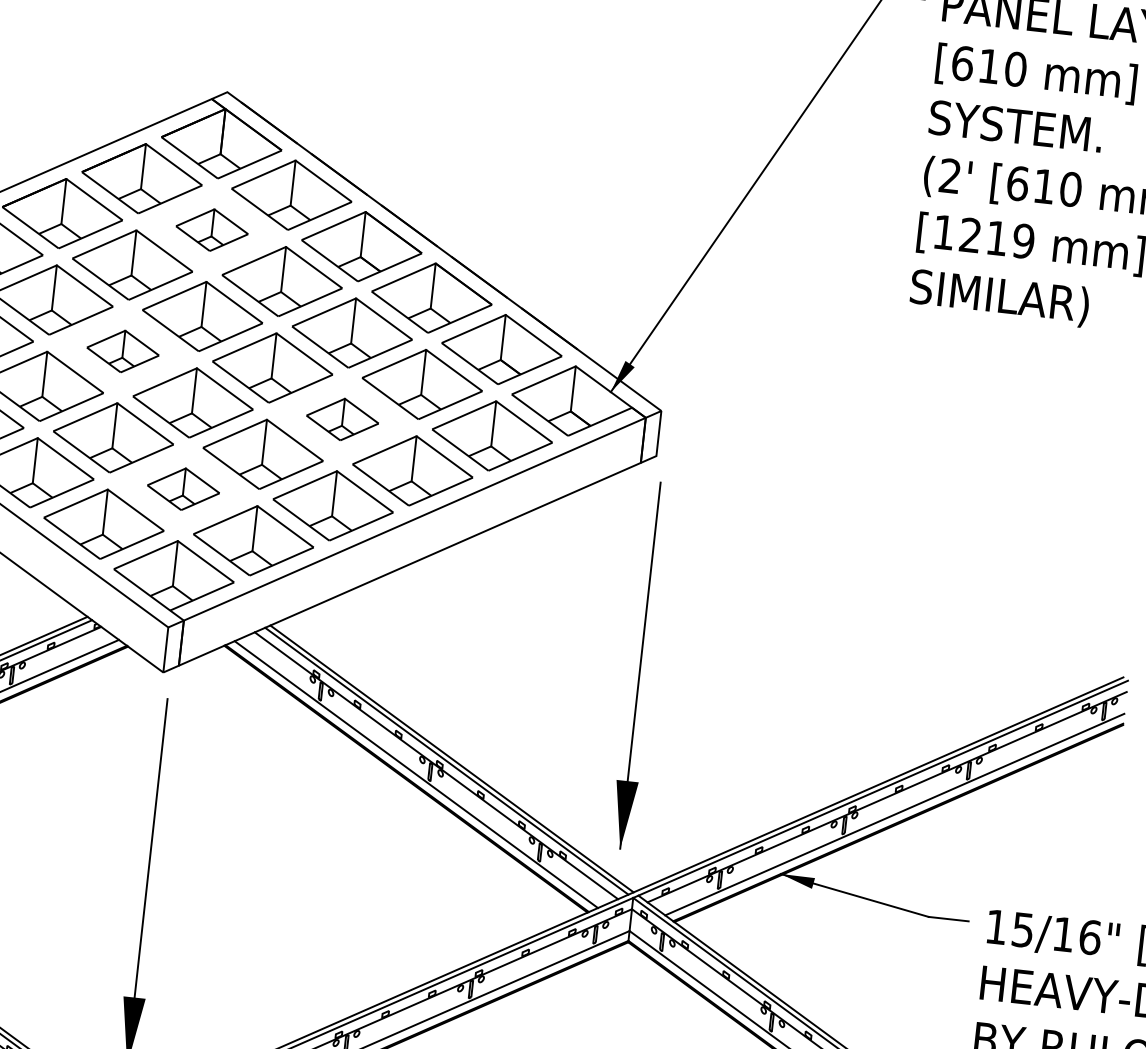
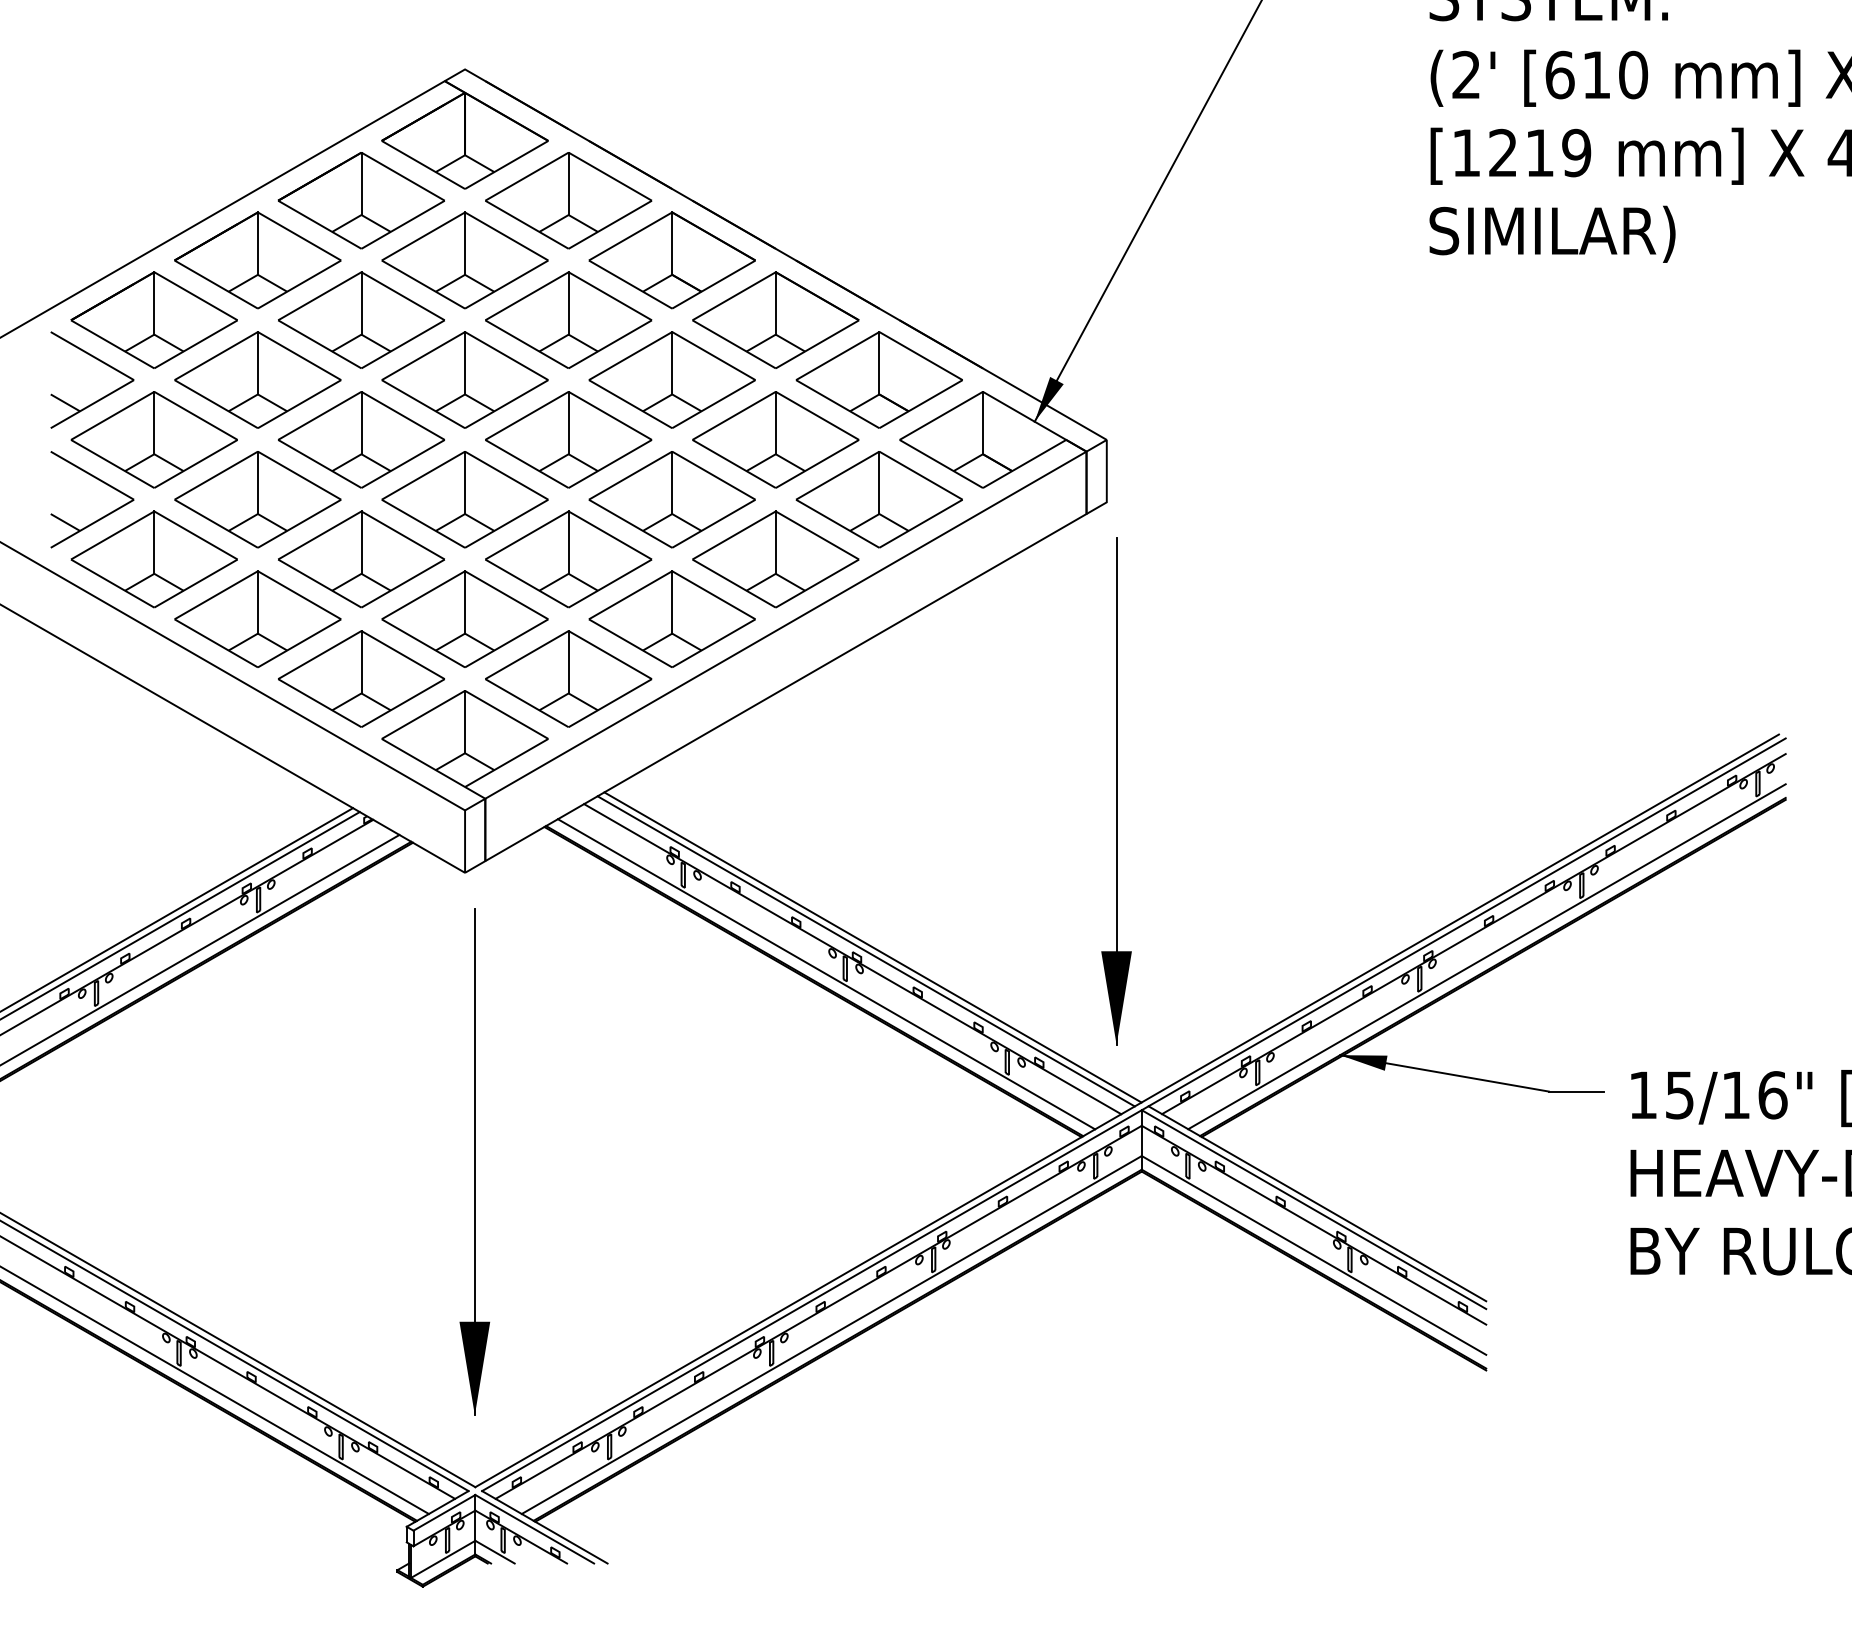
part: (211, 230) -> (464, 260), size x1.67
part: (123, 351) -> (361, 439), size x1.67
part: (342, 419) -> (671, 499), size x1.67
part: (183, 488) -> (464, 618), size x1.67

